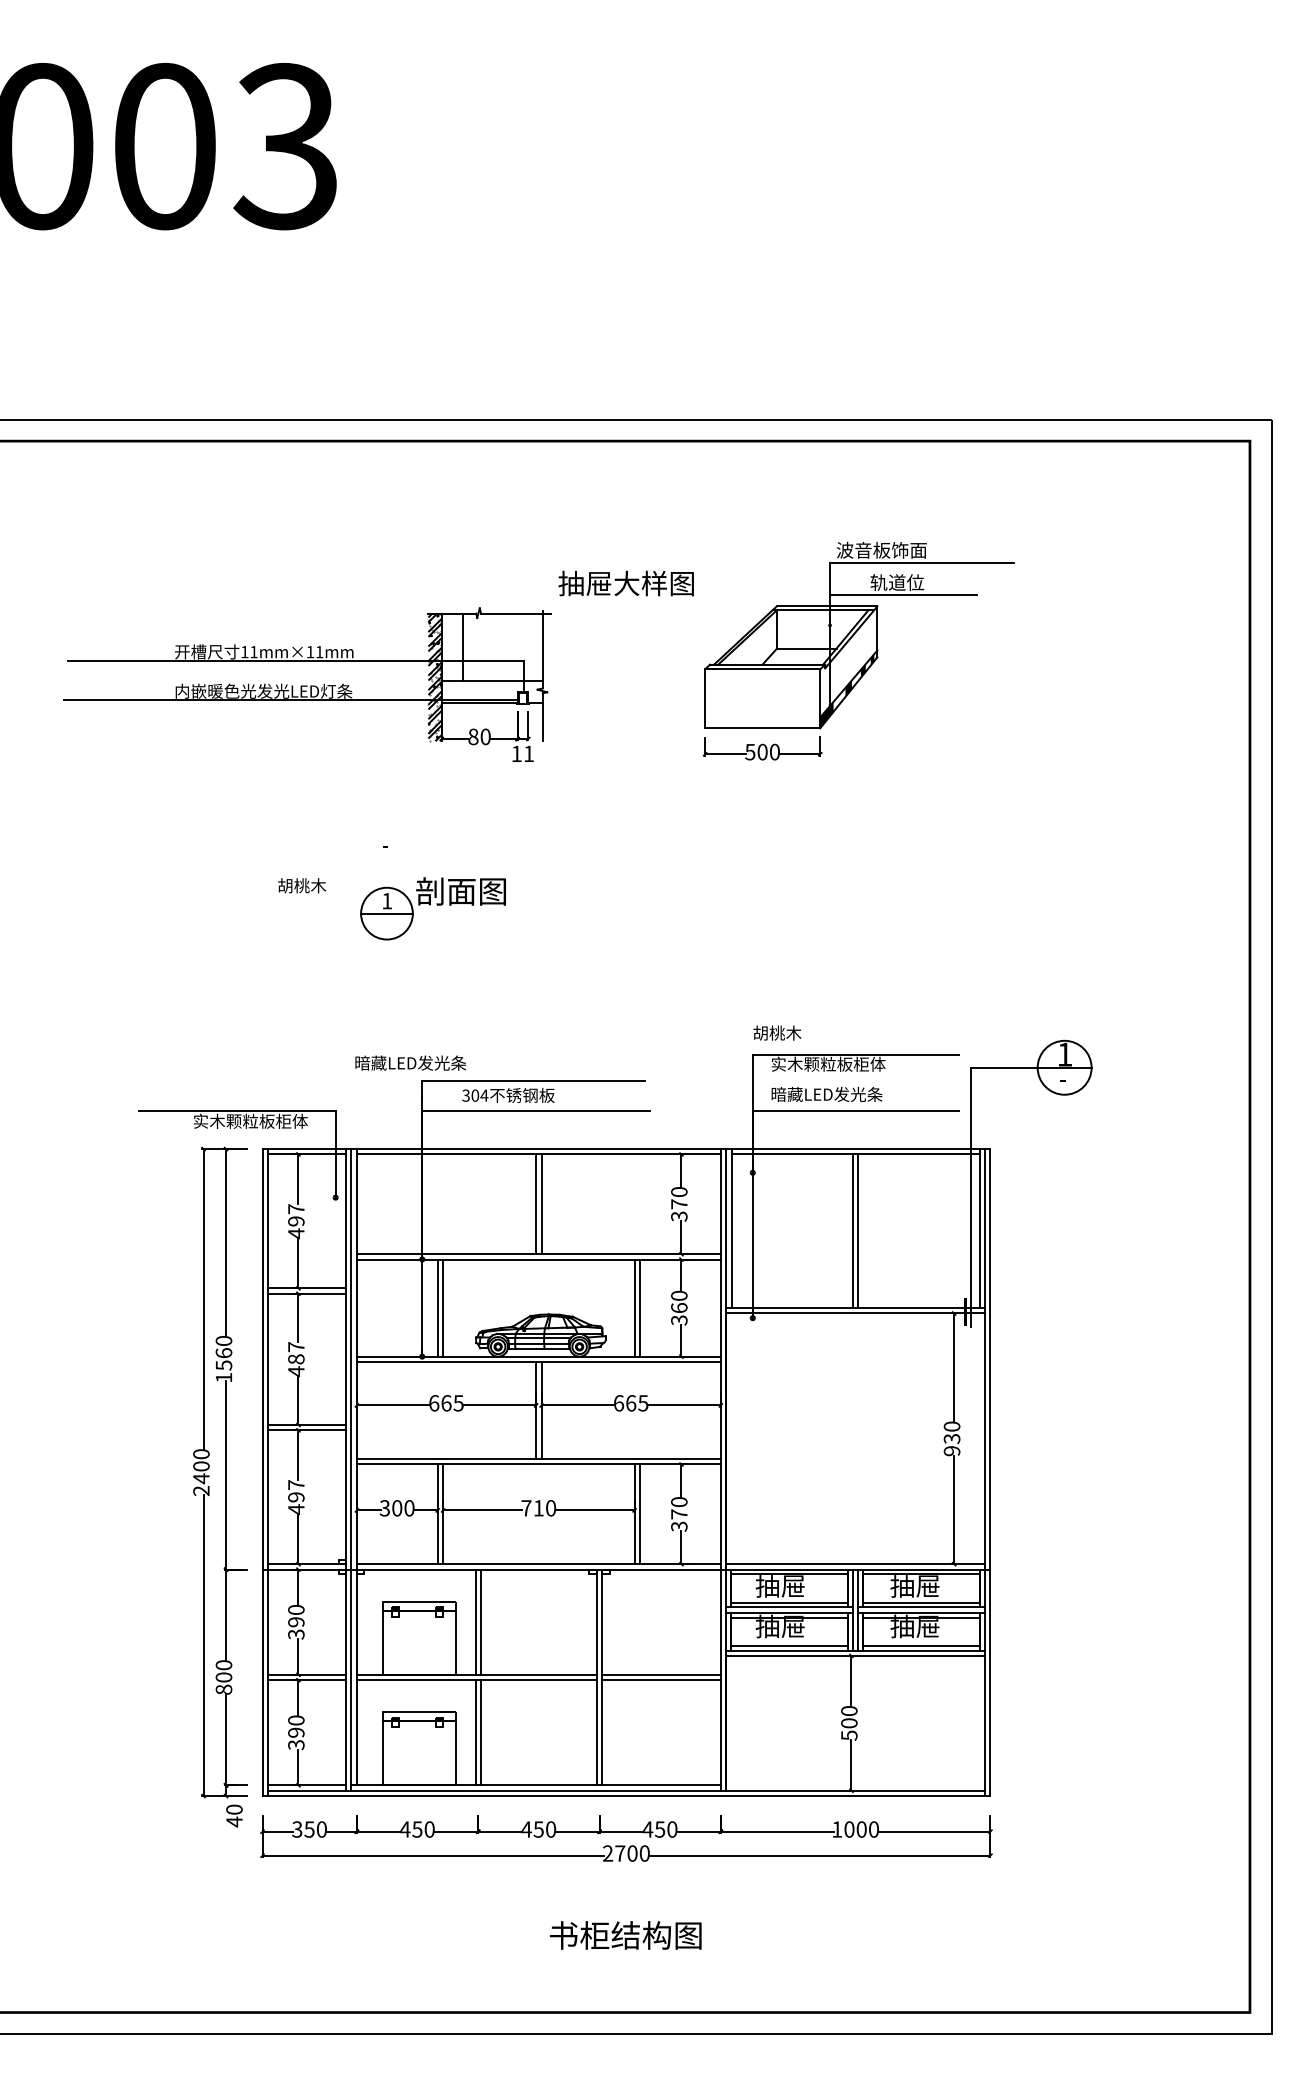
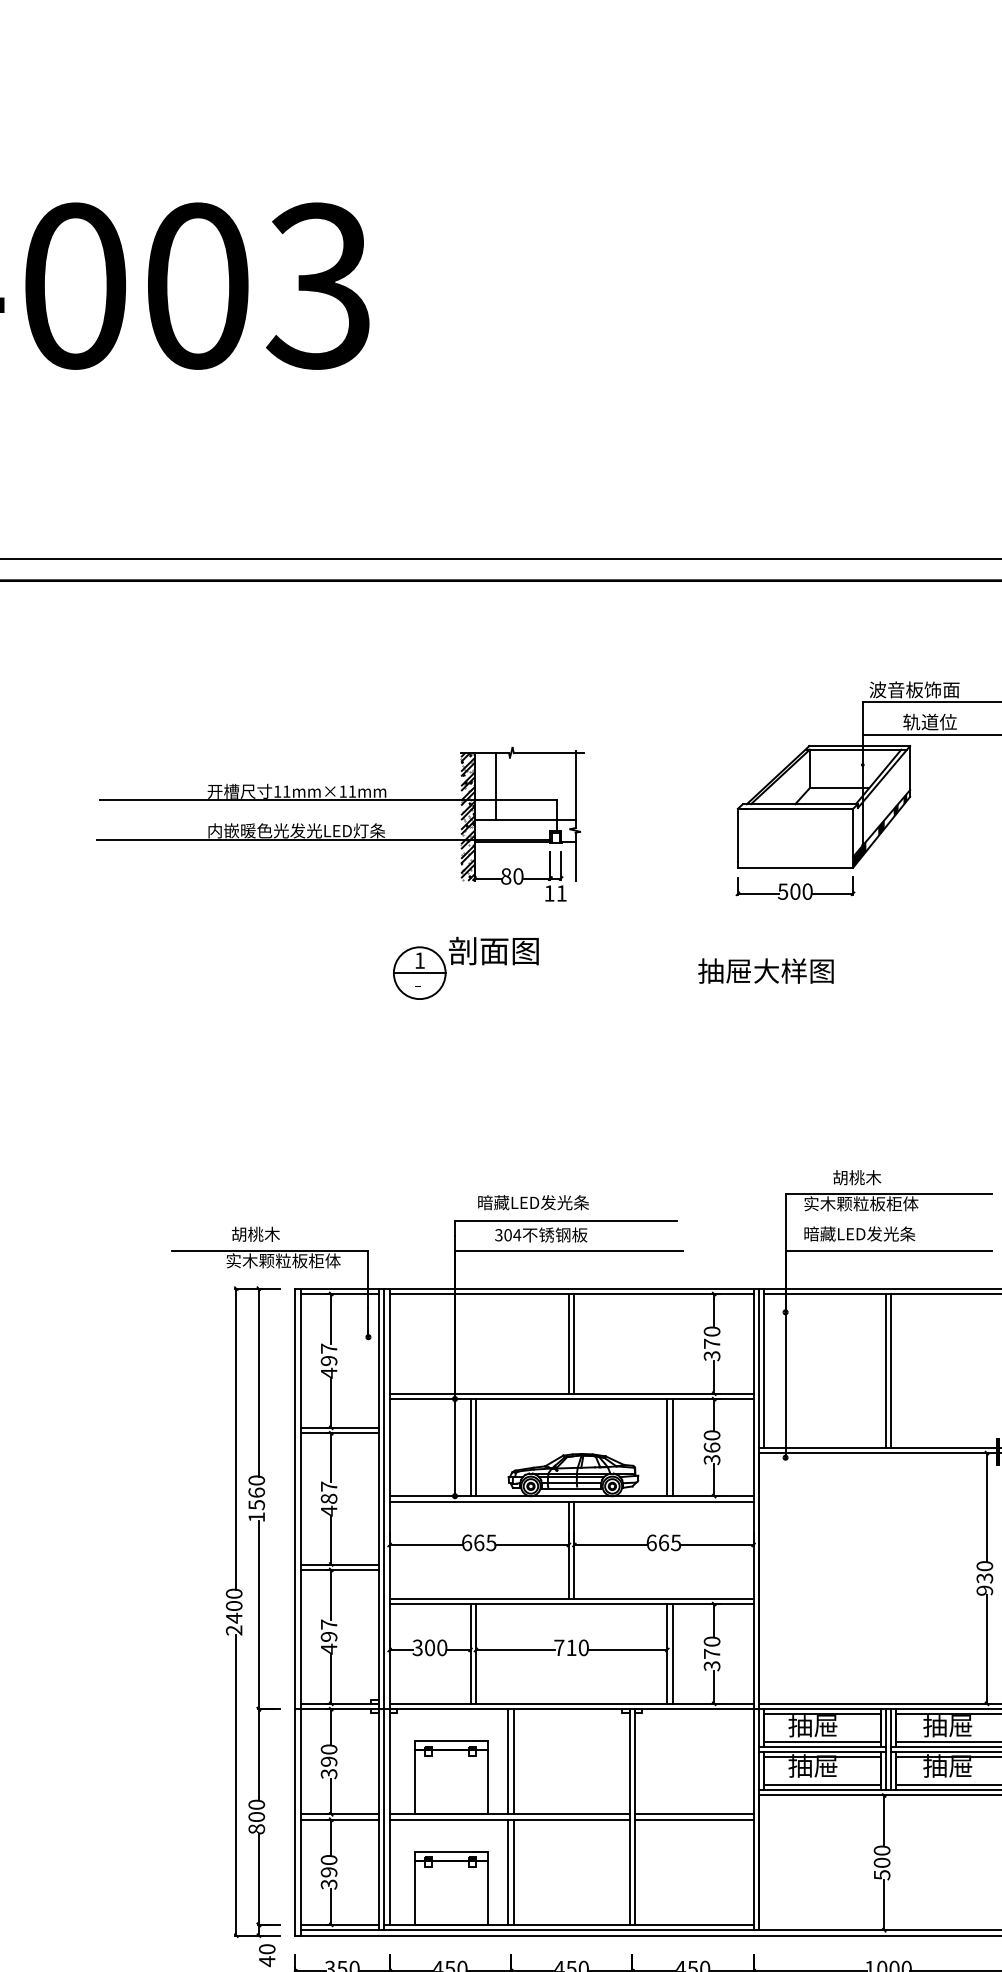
text: (625, 583) -> (765, 971), moved
text: (301, 885) -> (255, 1234), moved
part: (432, 908) -> (465, 968), moved
text: (777, 1032) -> (857, 1177), moved
text: (410, 1062) -> (533, 1202), moved

